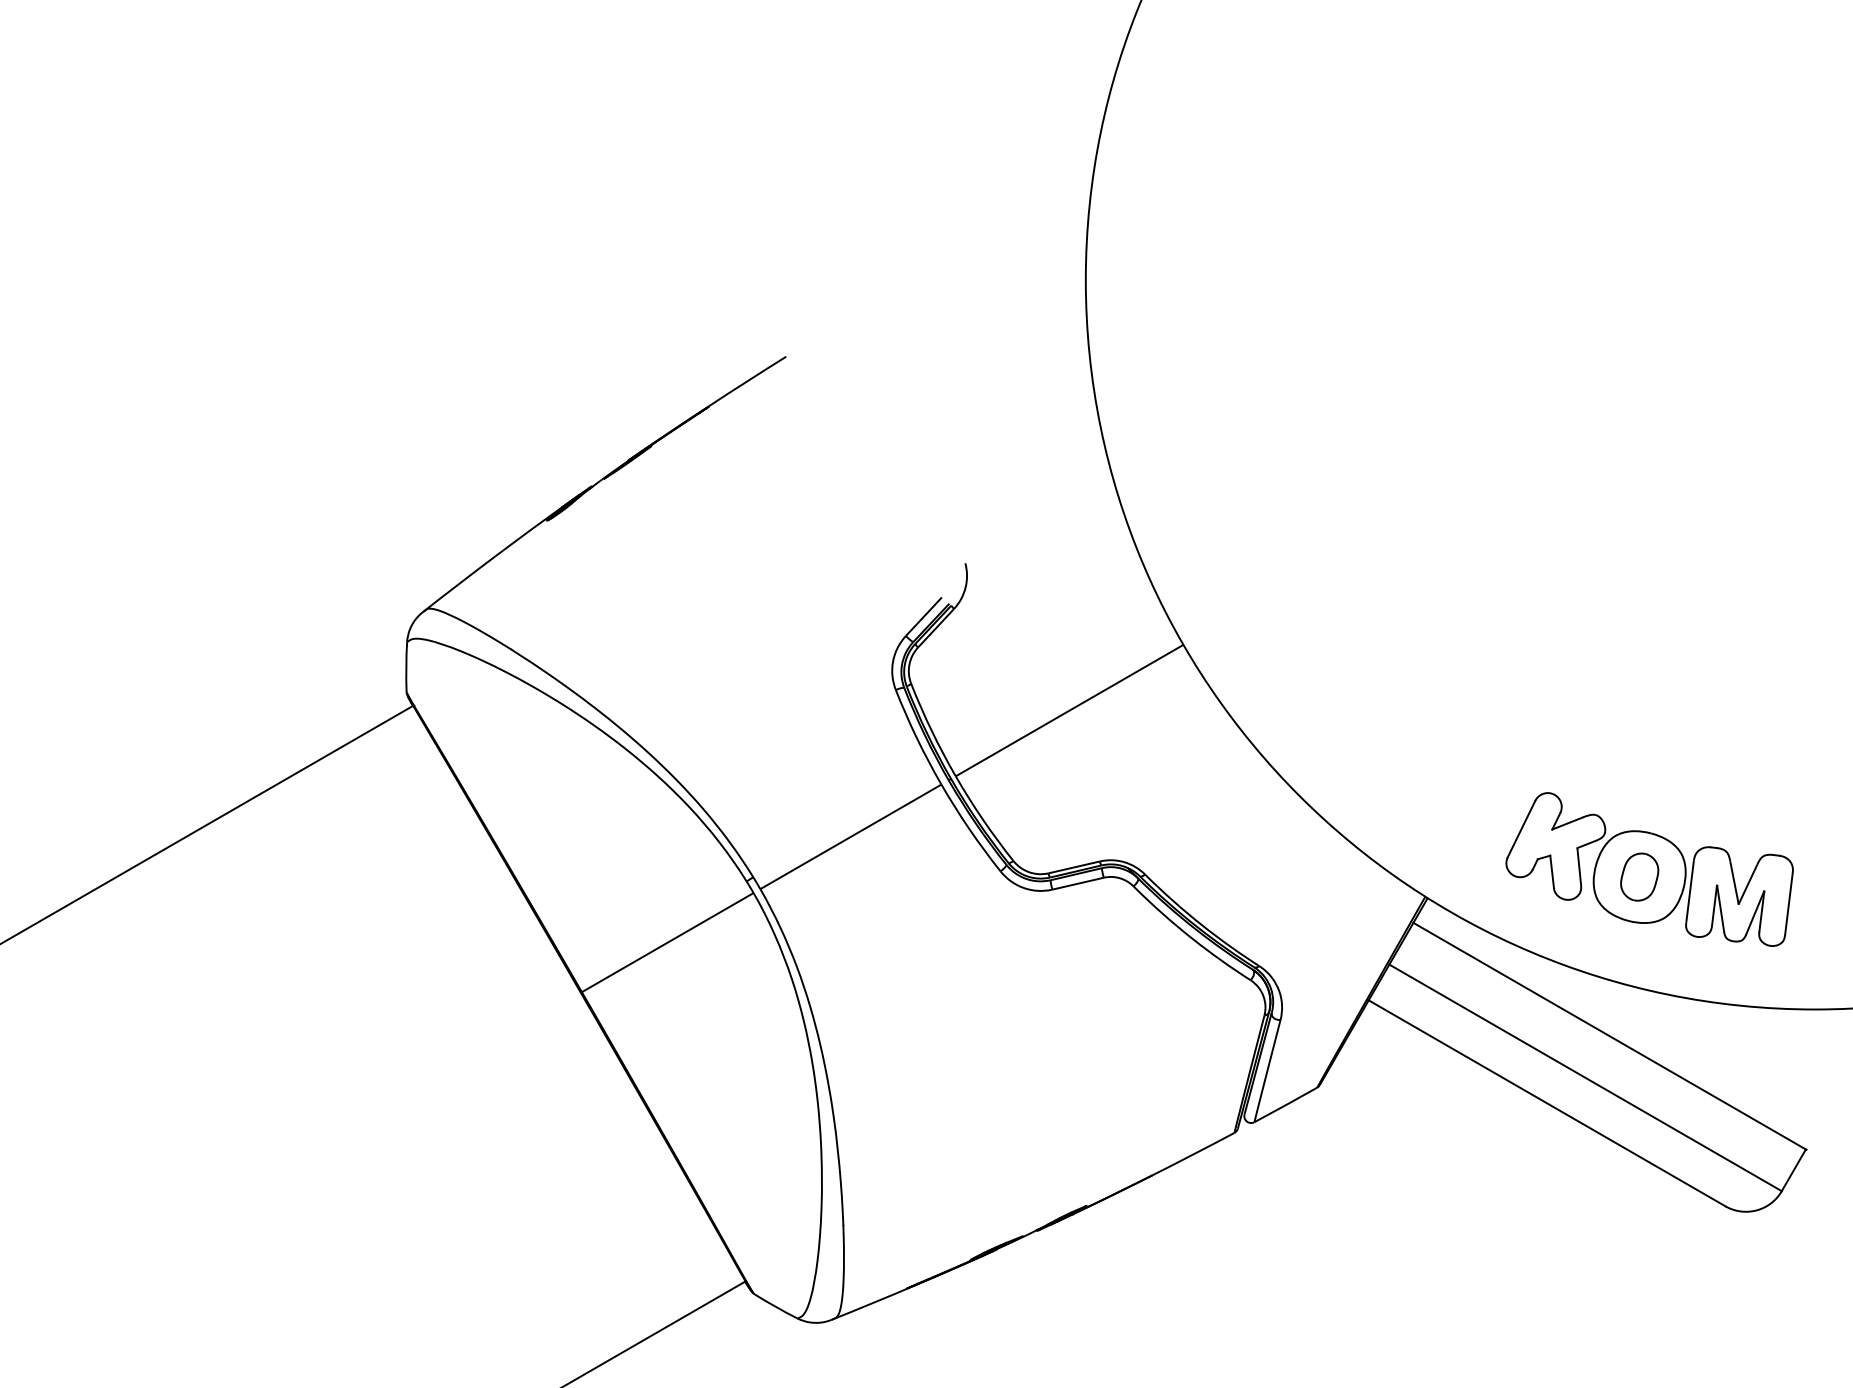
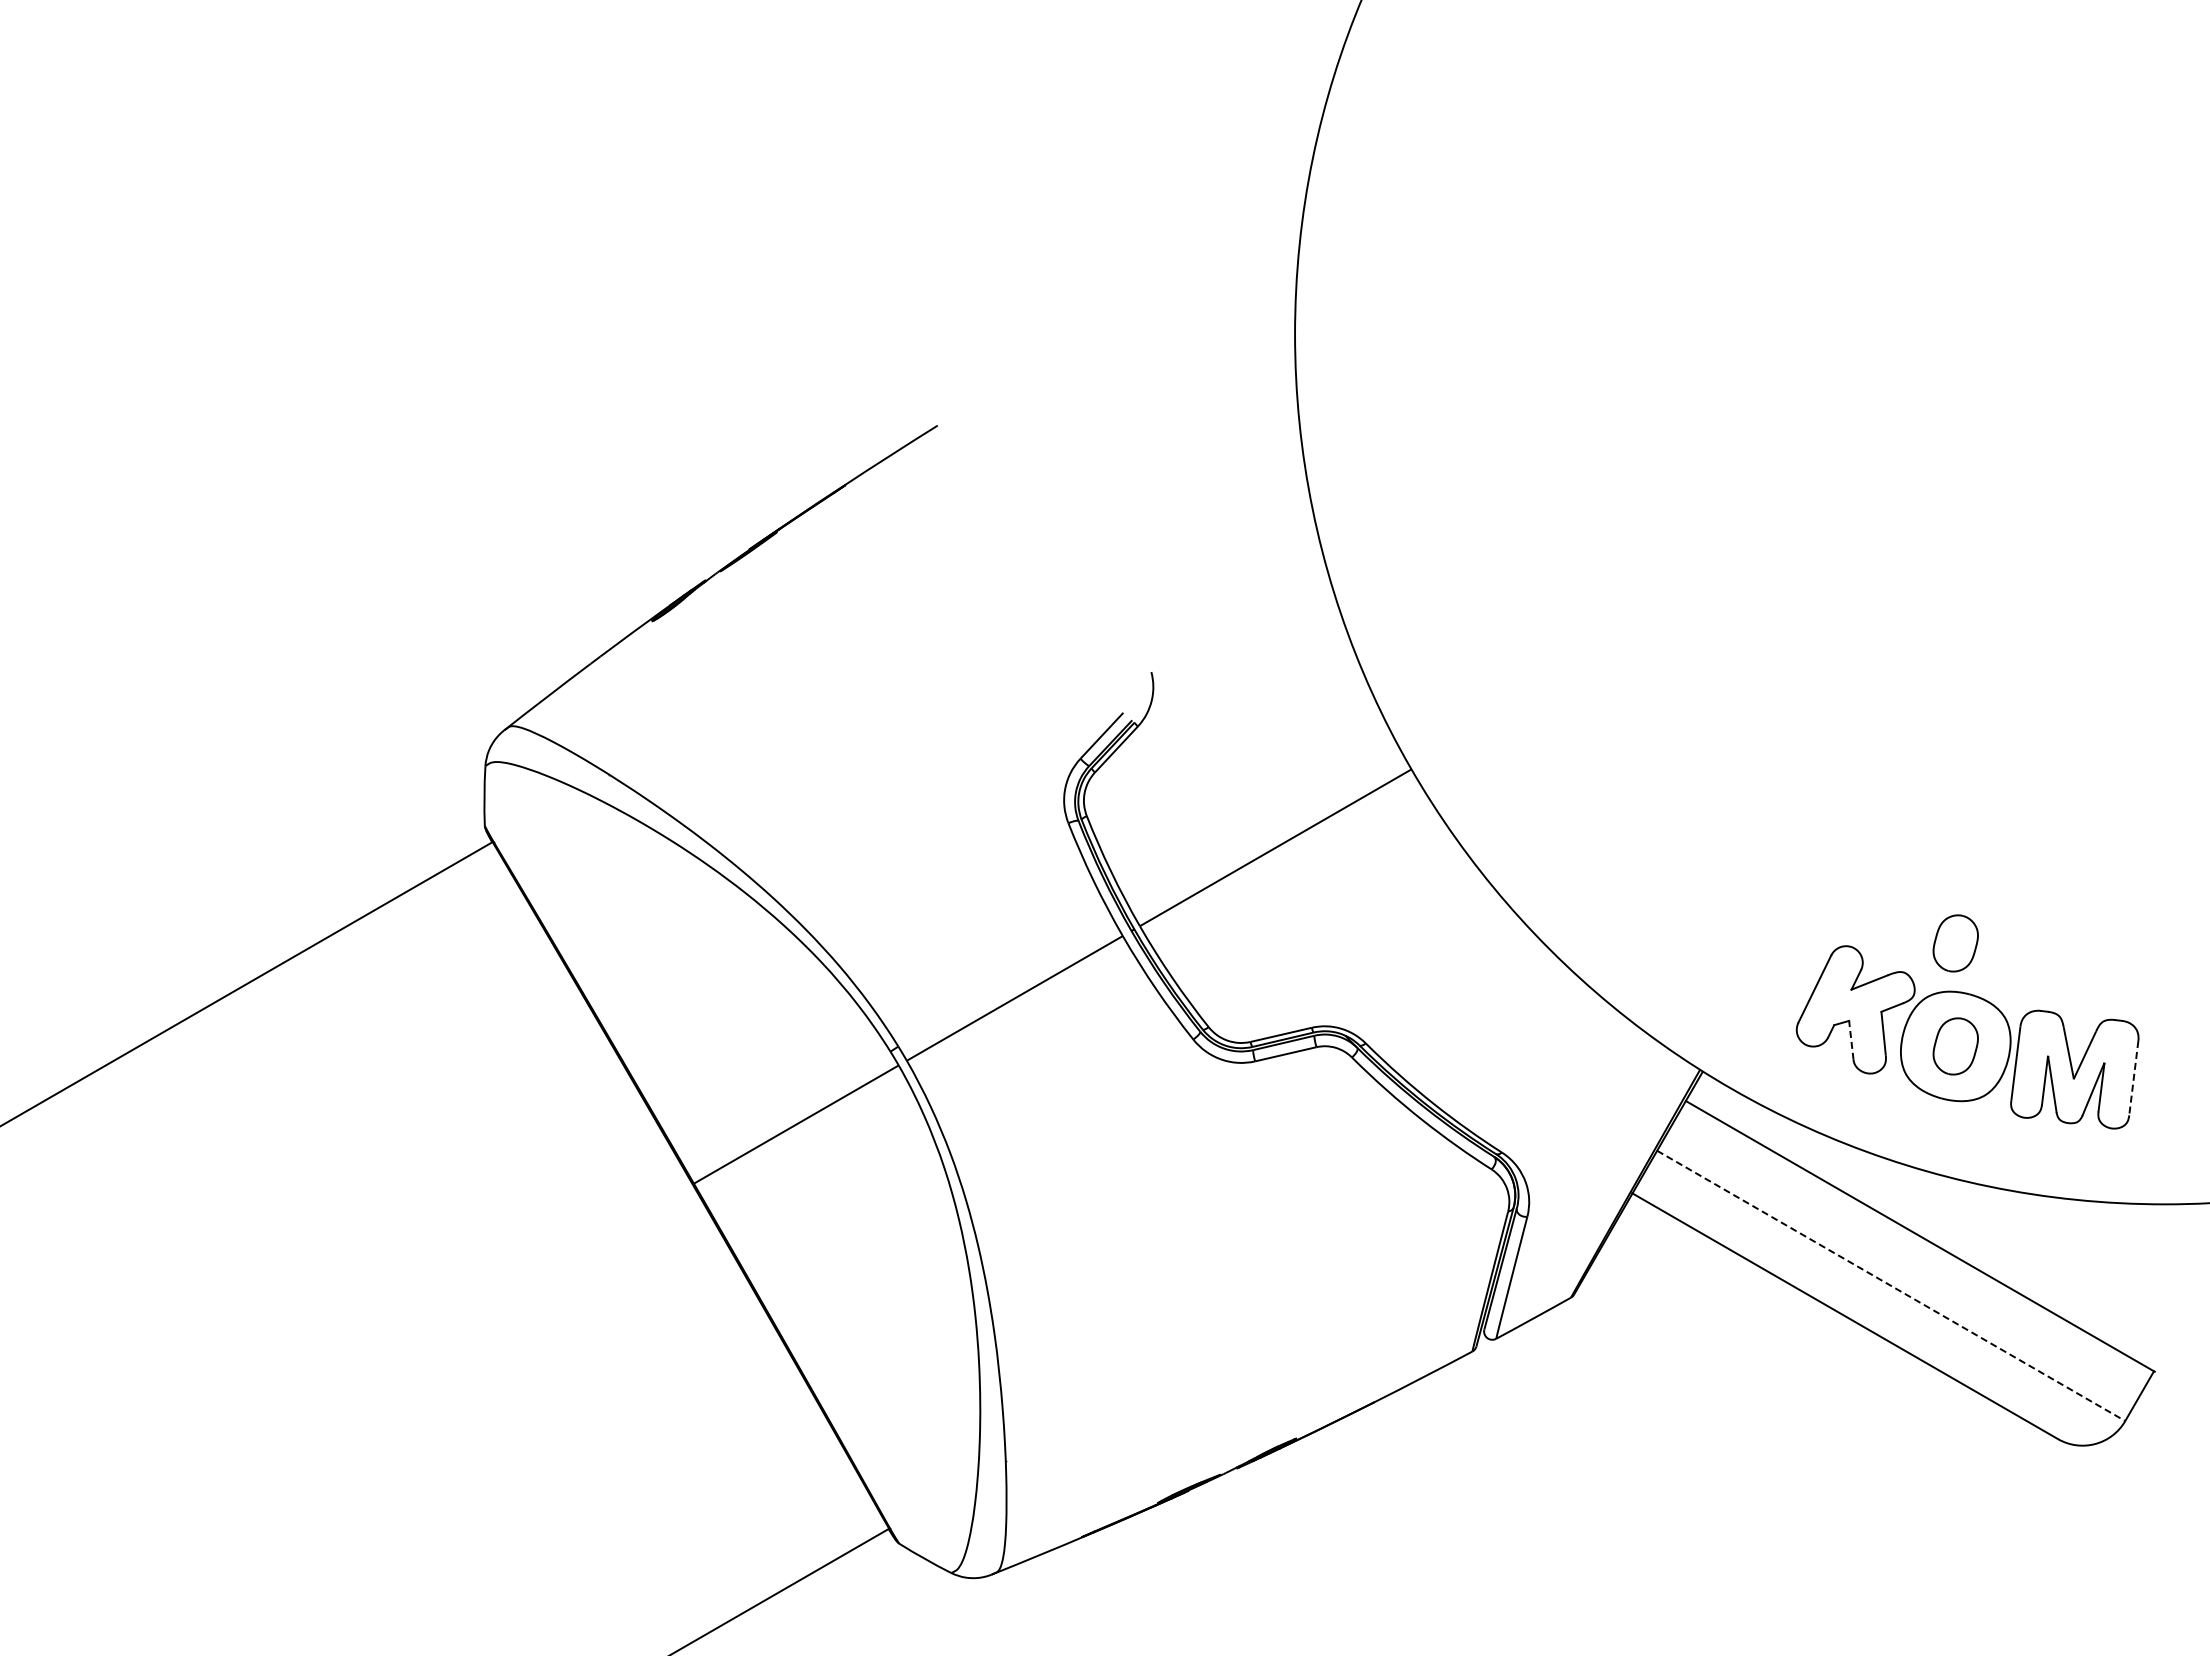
part: (1639, 790) -> (1955, 943), added
line: (1552, 872) -> (1851, 1040), solid -> dashed
line: (1788, 903) -> (2133, 1078), solid -> dashed
line: (1585, 1078) -> (1891, 1286), solid -> dashed

